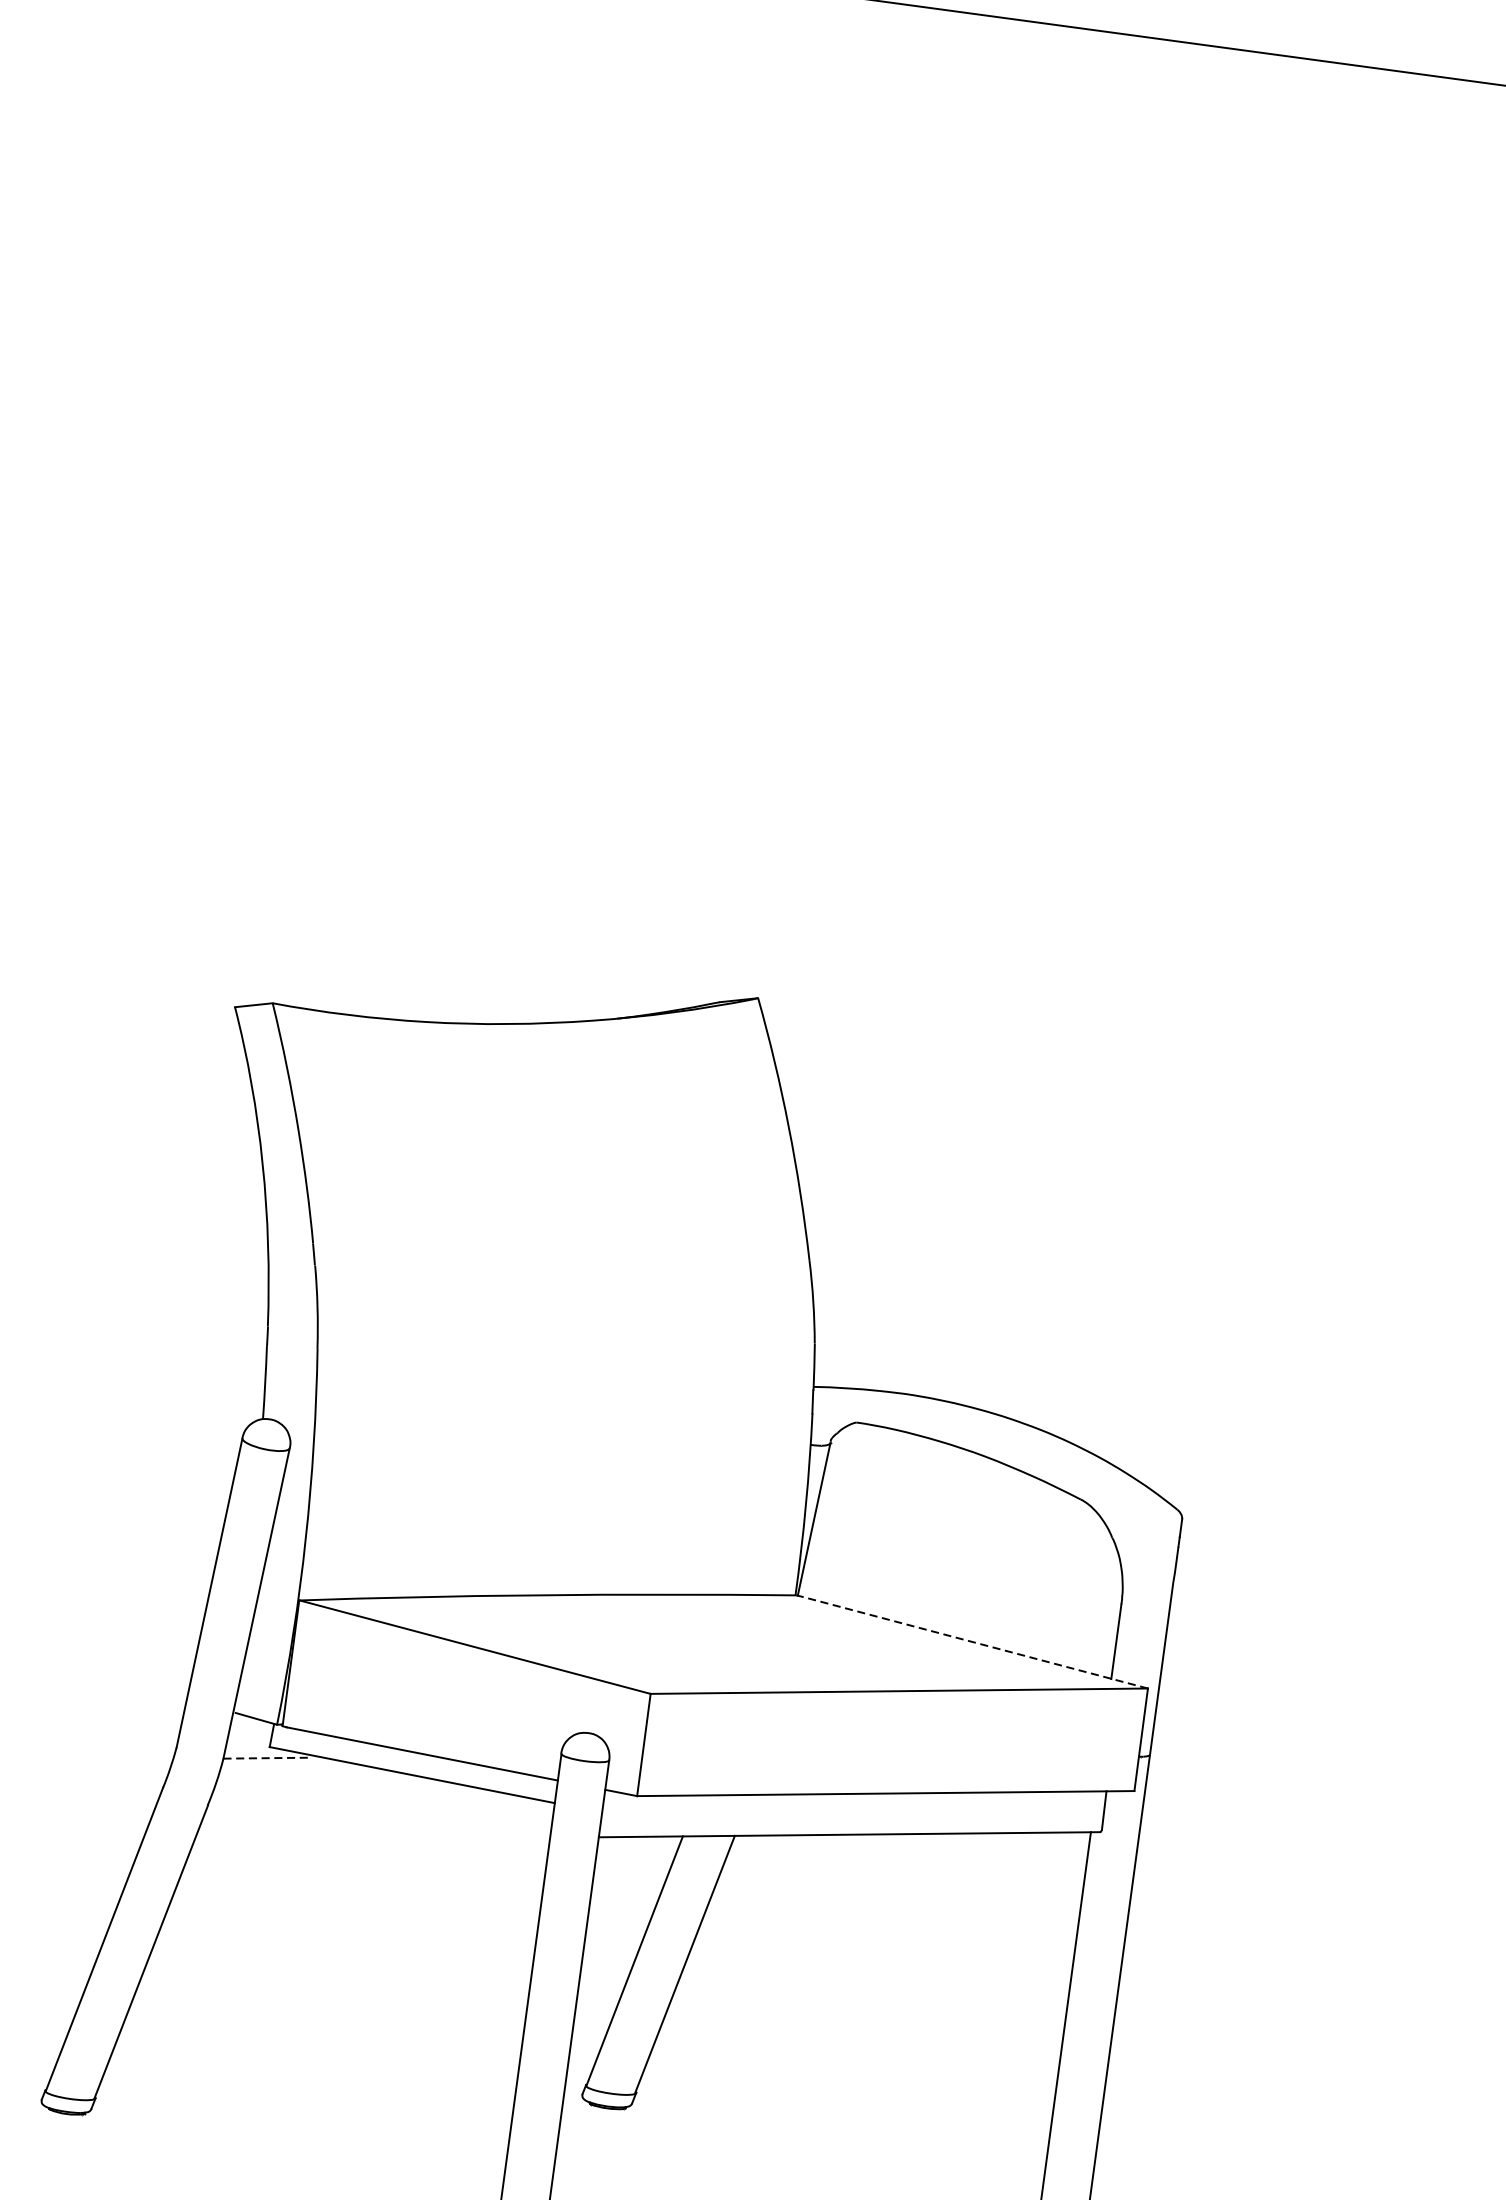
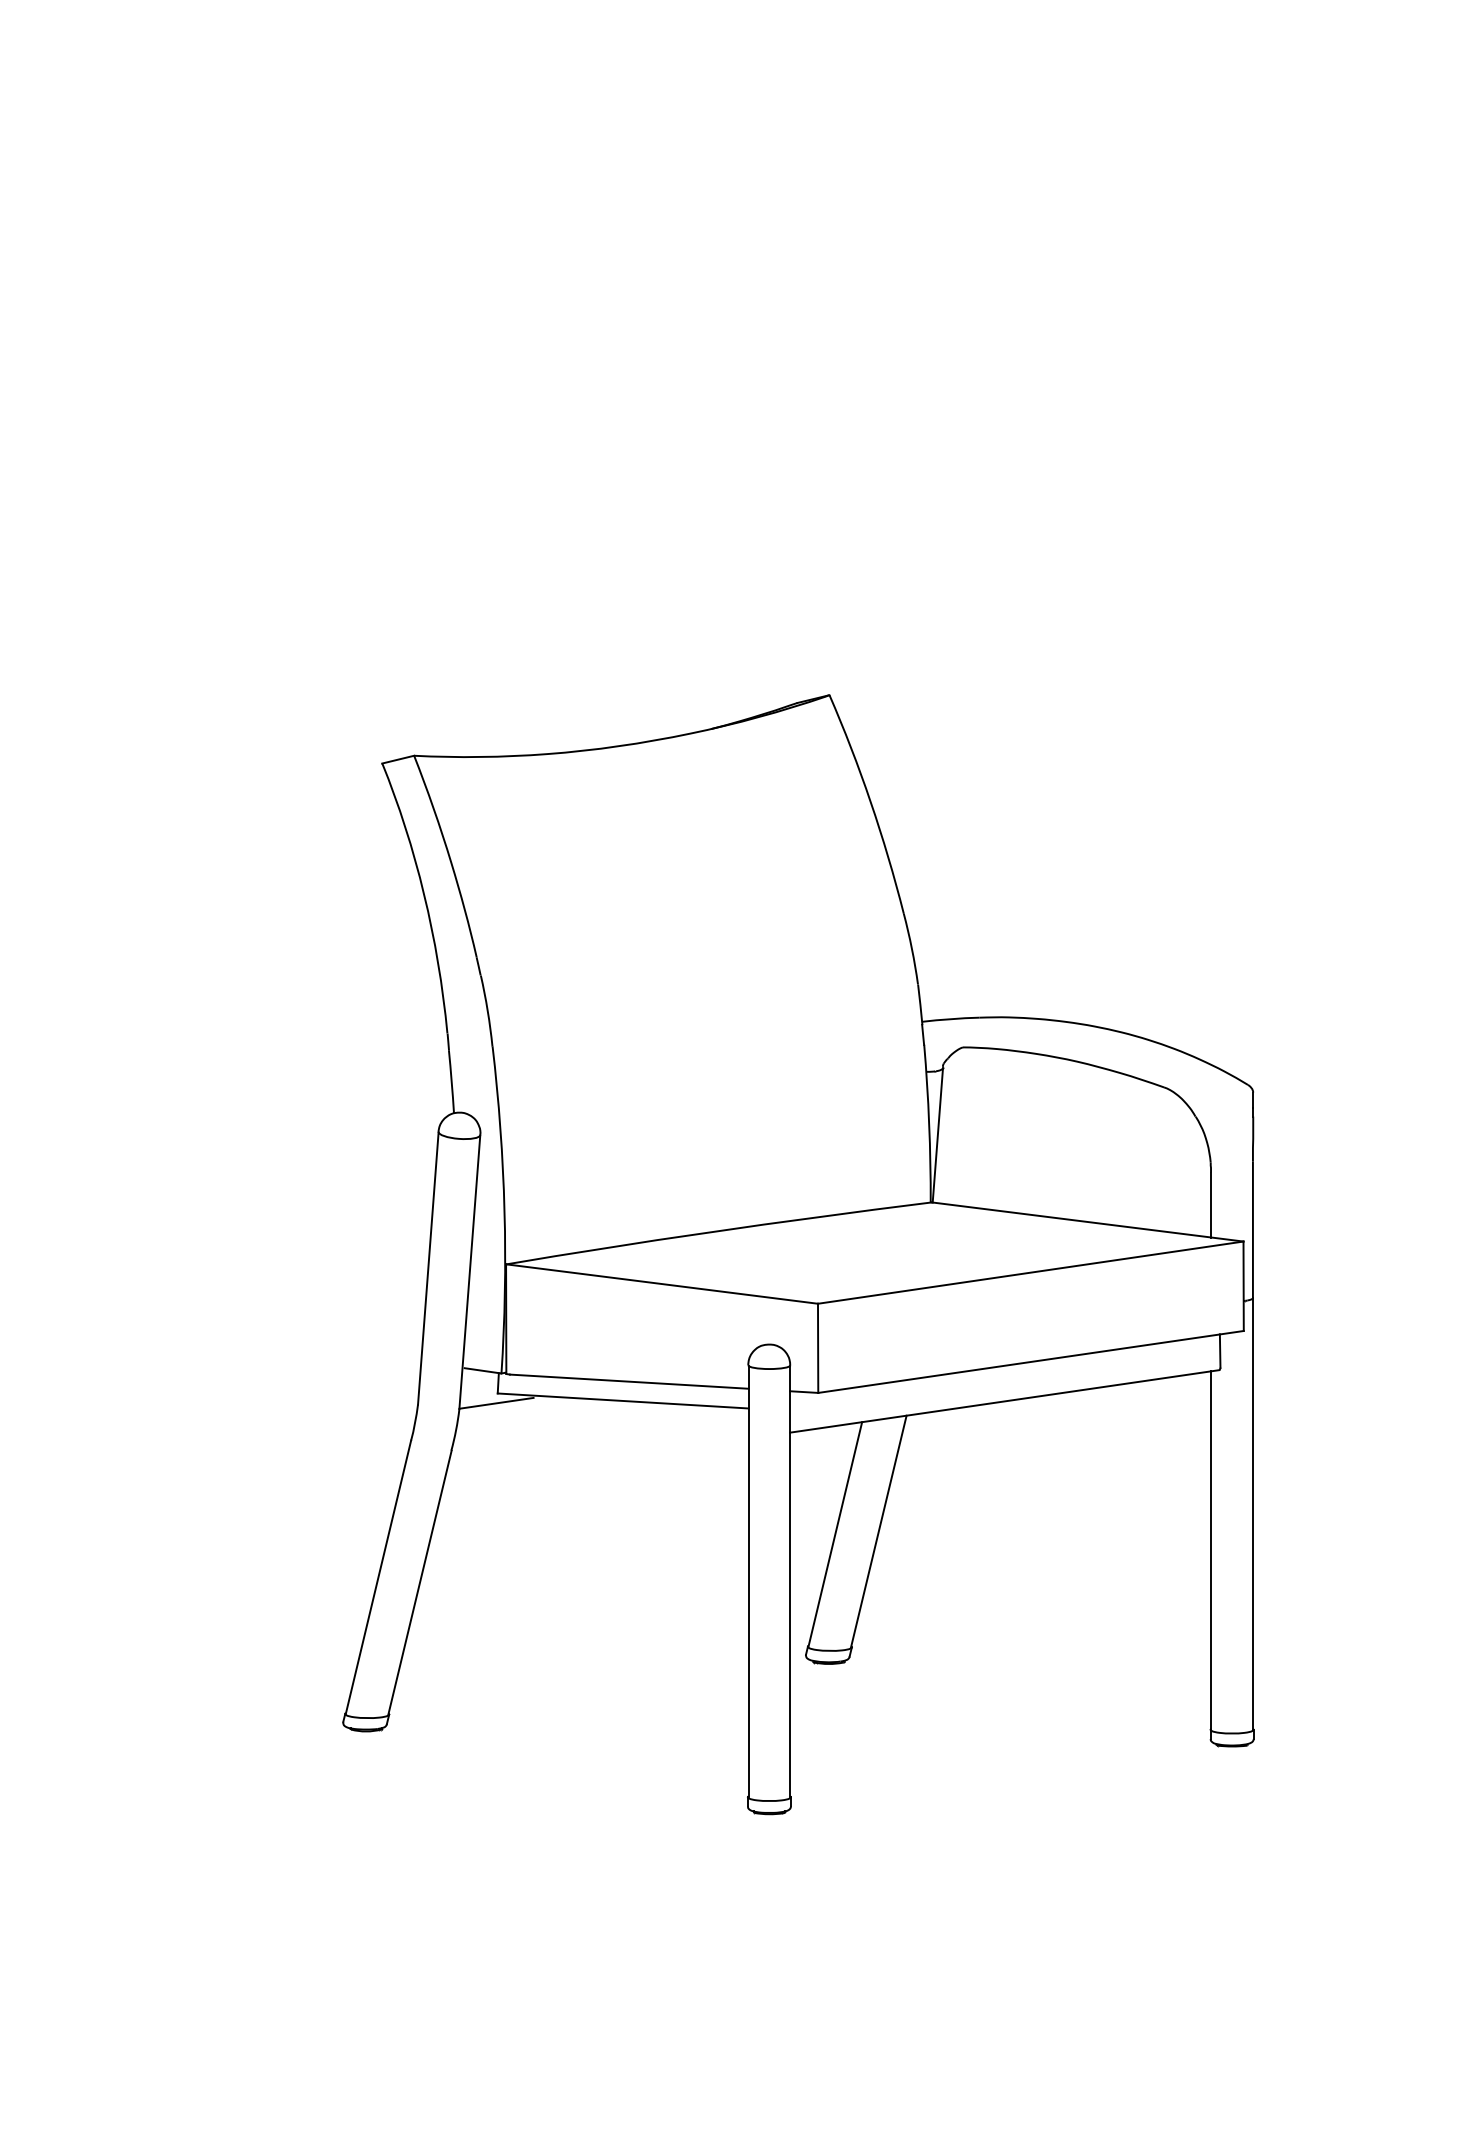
line: (972, 1641) -> (1087, 1221), dashed -> solid
line: (267, 1758) -> (497, 1403), dashed -> solid

